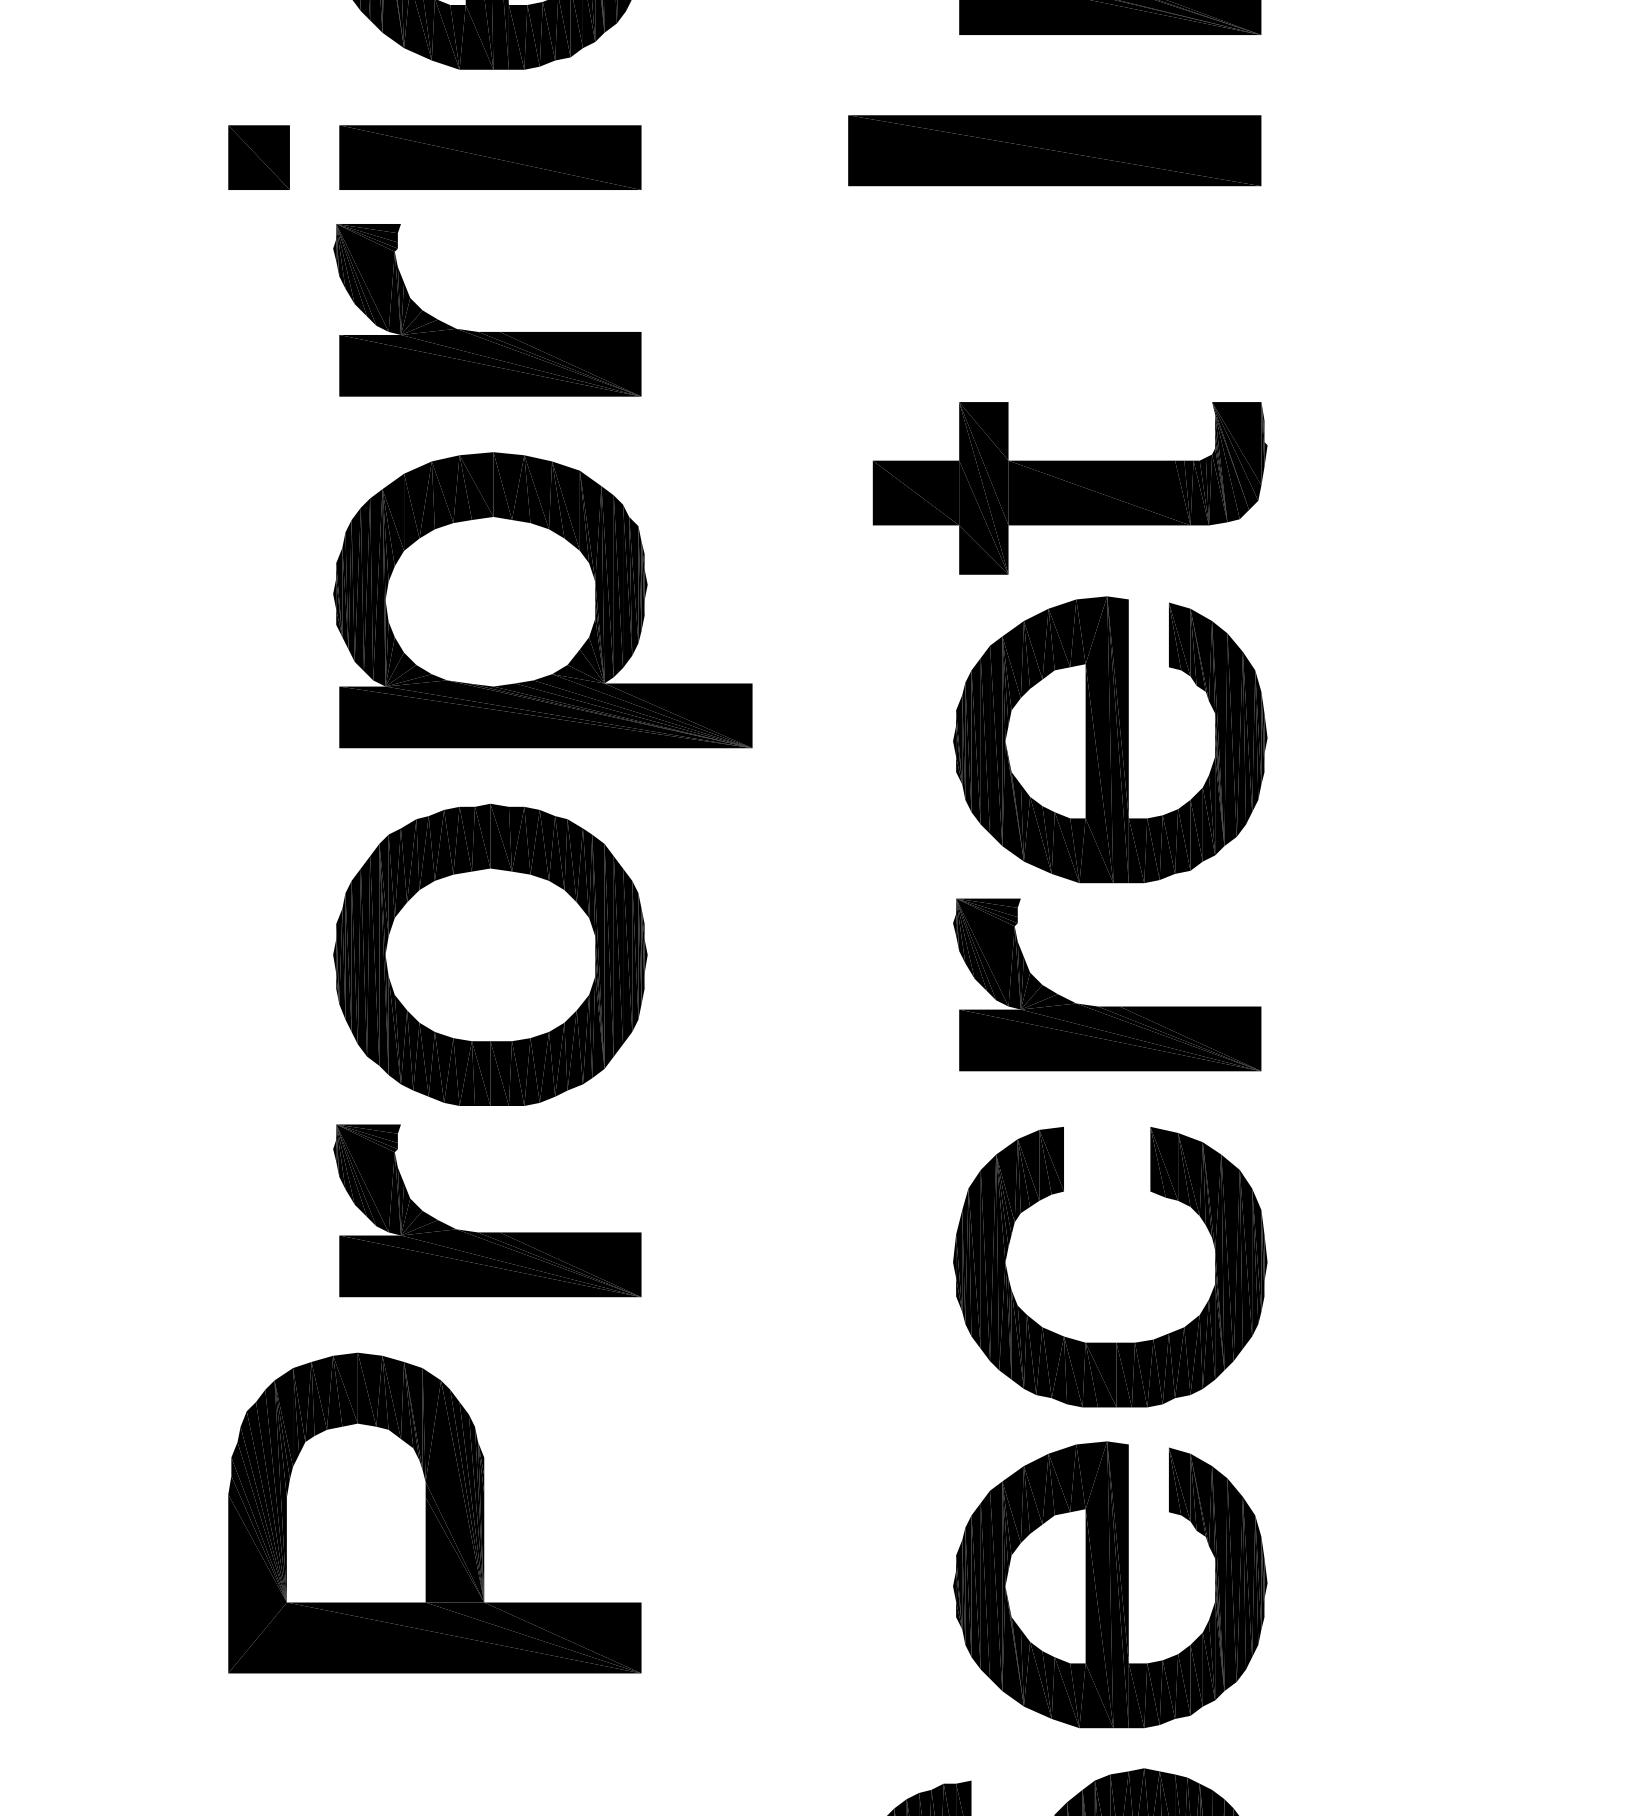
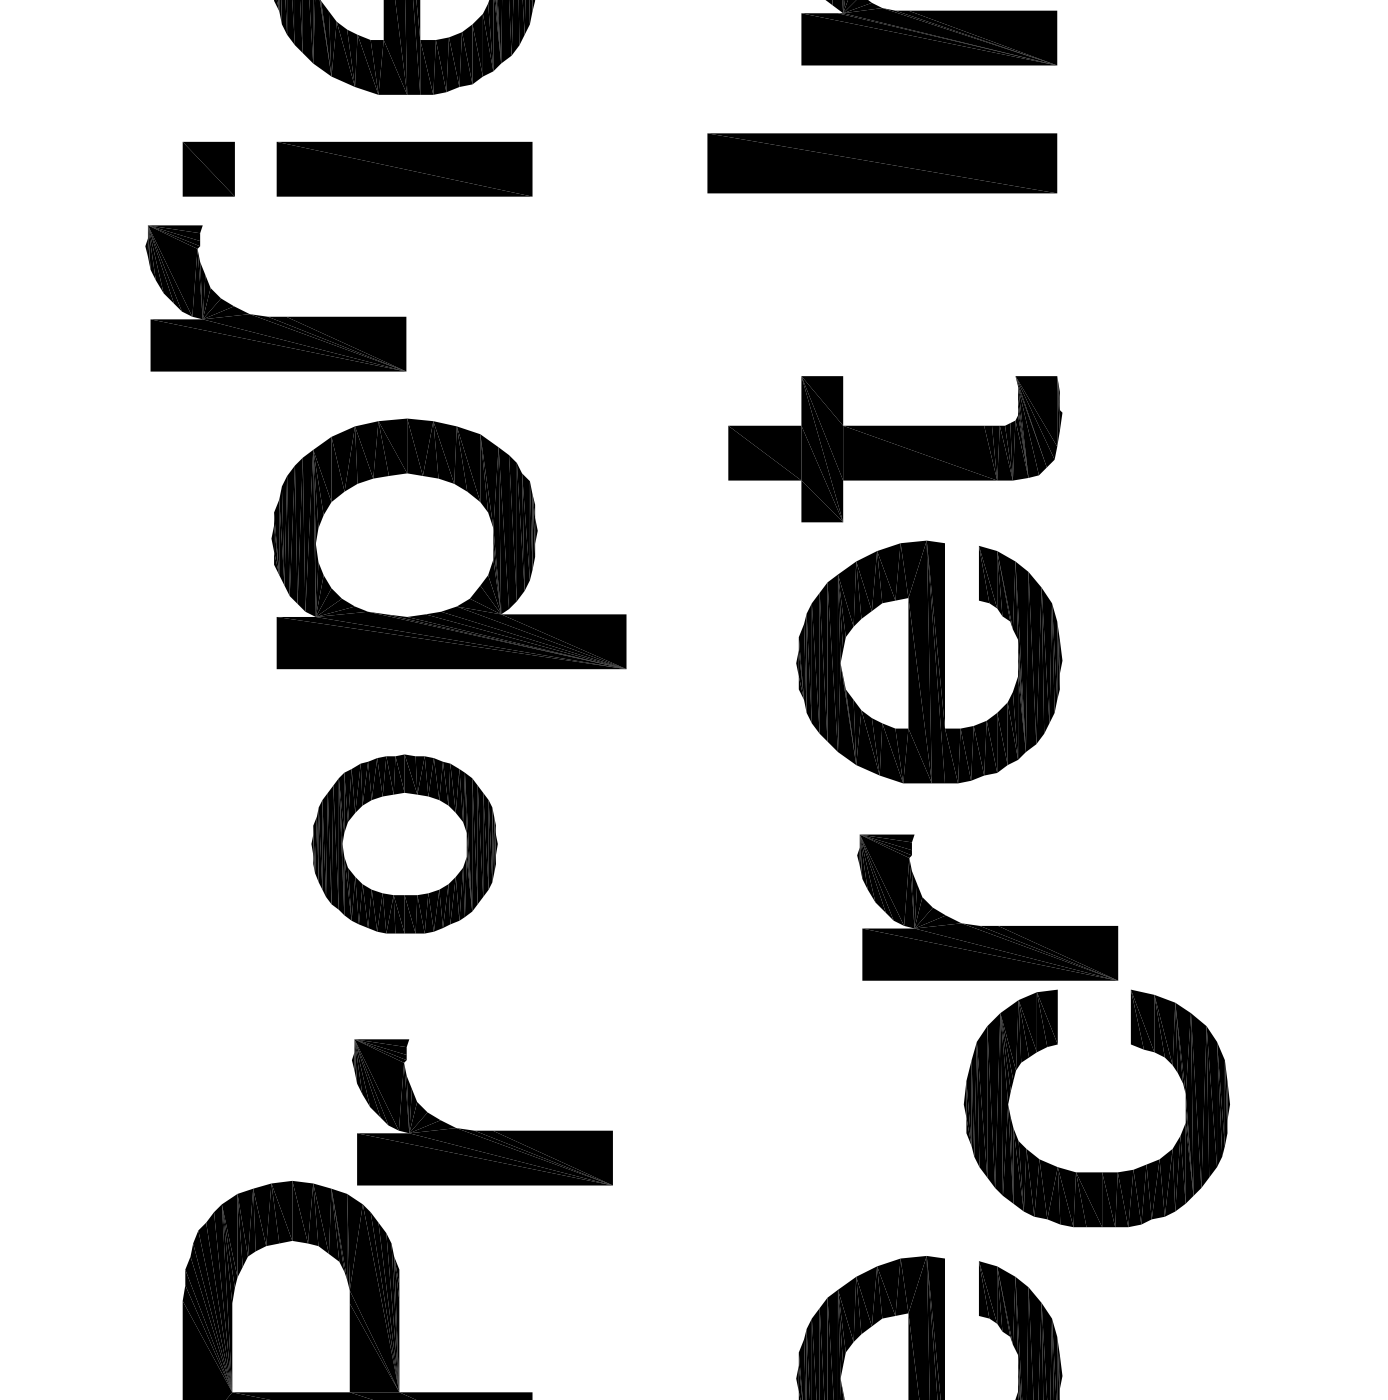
part: (487, 332) -> (275, 317), moved
part: (490, 954) -> (404, 843), size x0.7
part: (1107, 1006) -> (987, 925), moved
part: (487, 1232) -> (482, 1130), moved
part: (1110, 1342) -> (1097, 1172), moved

